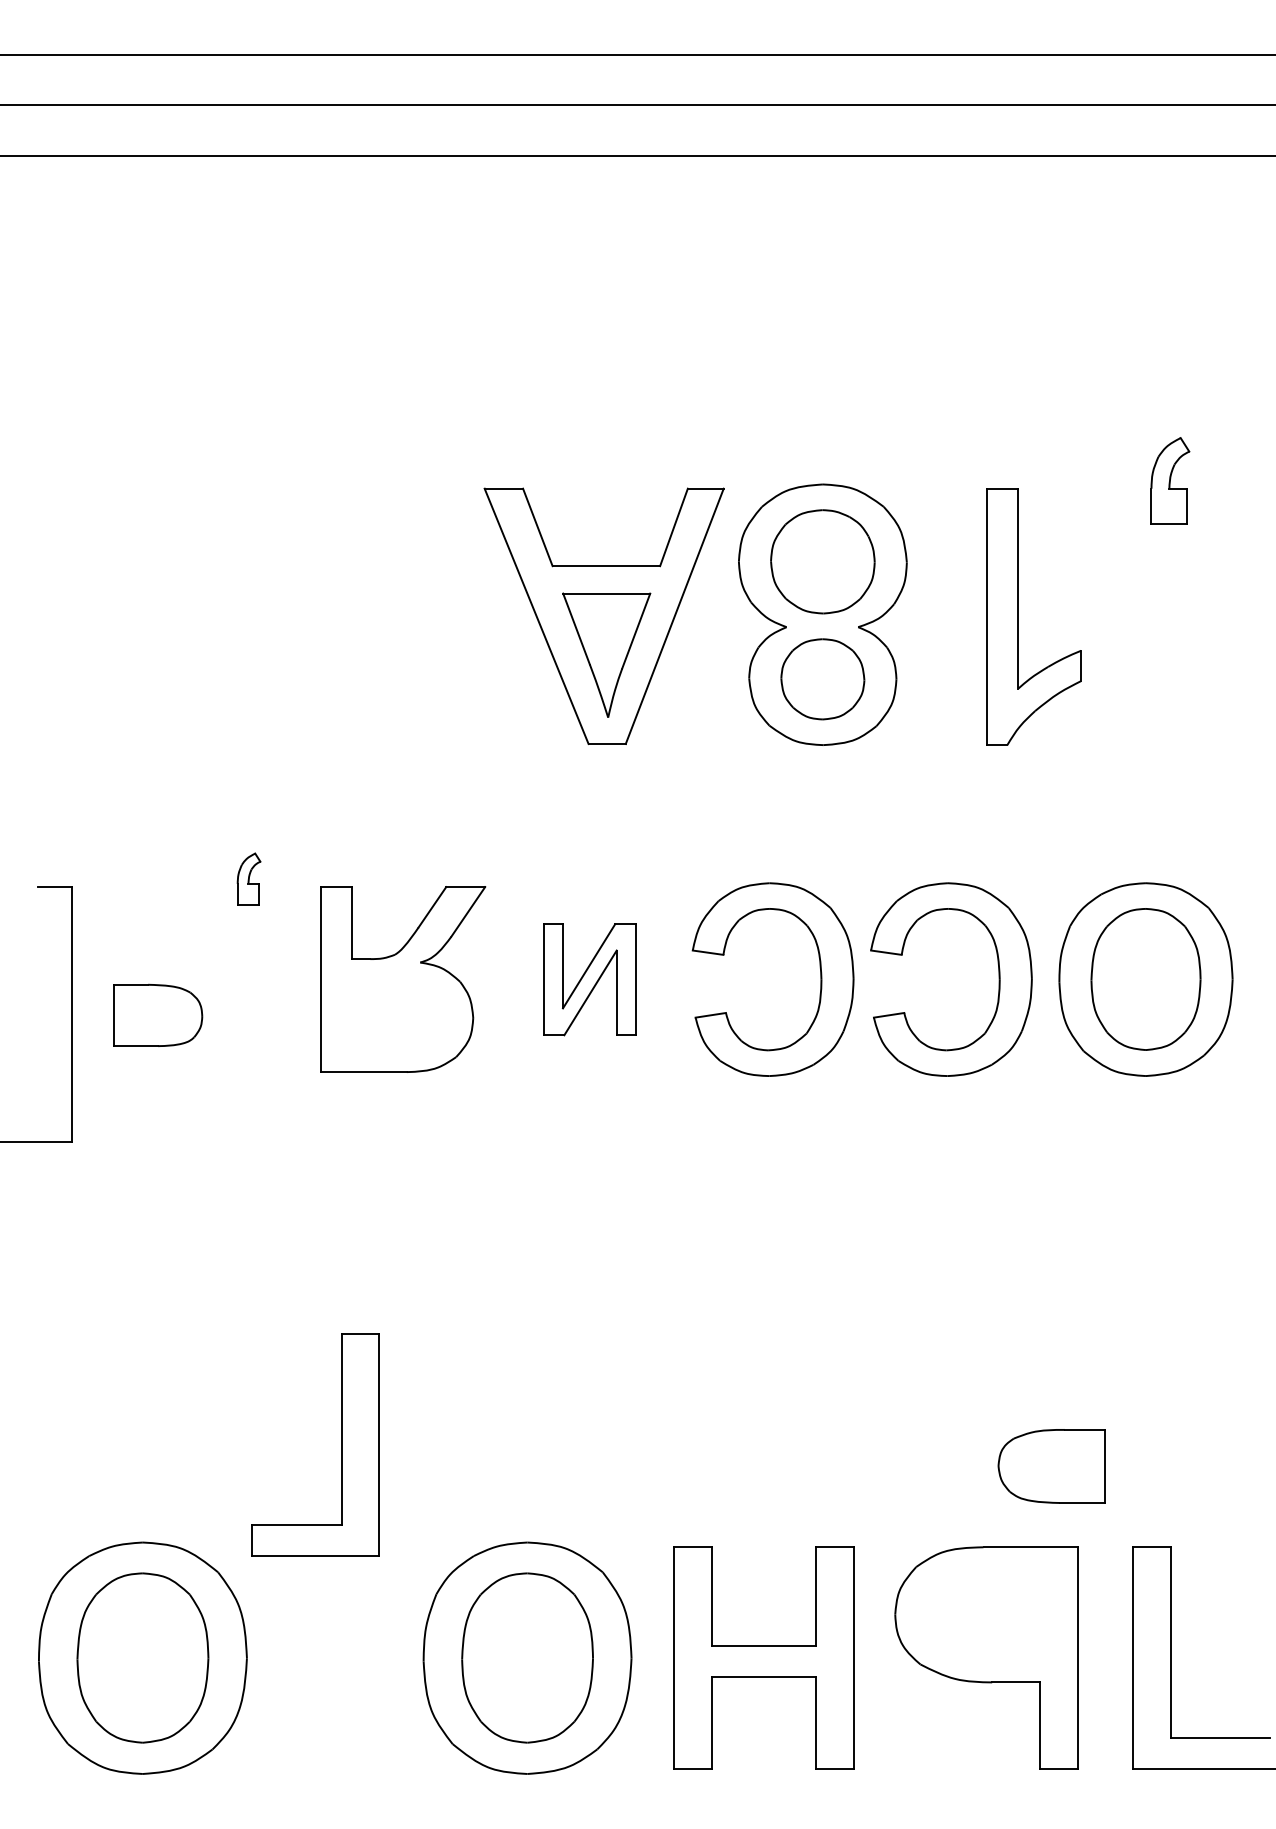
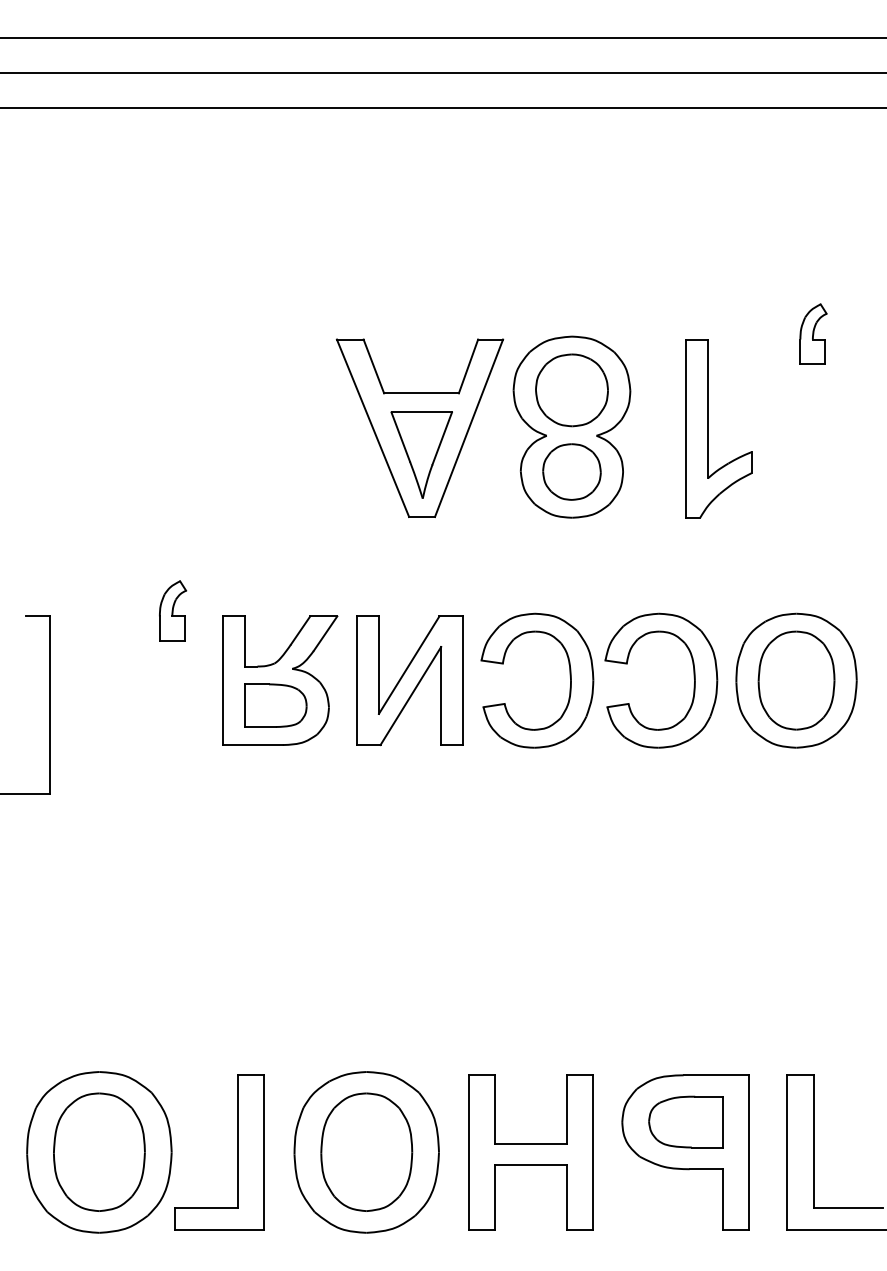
part: (249, 878) -> (173, 610), size x1.67
part: (589, 979) -> (409, 680), size x1.67
part: (157, 1015) -> (275, 705), moved
part: (341, 1445) -> (237, 1152), moved
part: (1050, 1465) -> (685, 1121), moved

